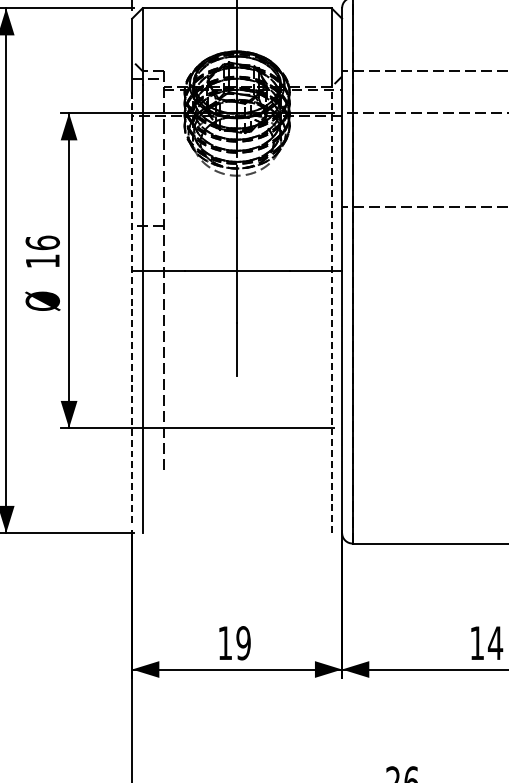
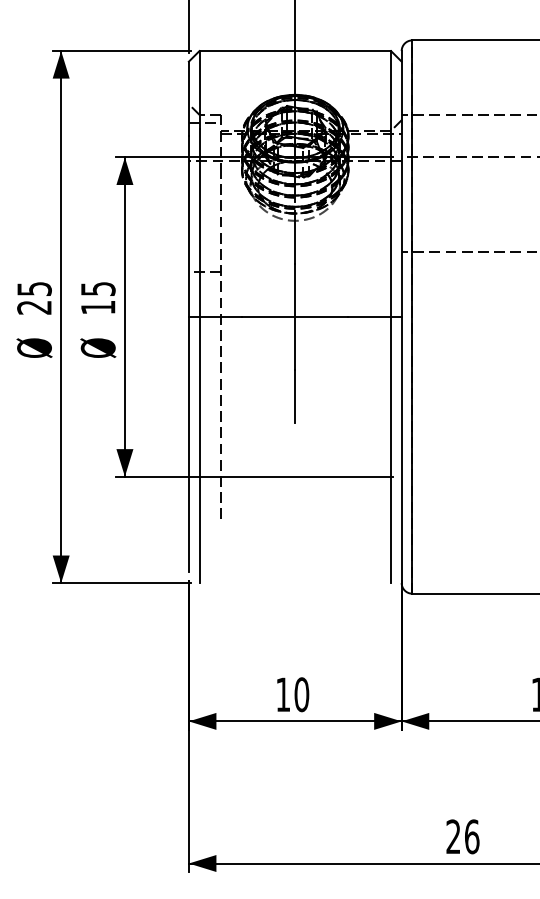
text: (42, 242) -> (97, 288), 16 -> 15
line: (131, 307) -> (188, 354), dashed -> solid
line: (332, 308) -> (391, 355), dashed -> solid
text: (243, 642) -> (301, 694), 19 -> 10

